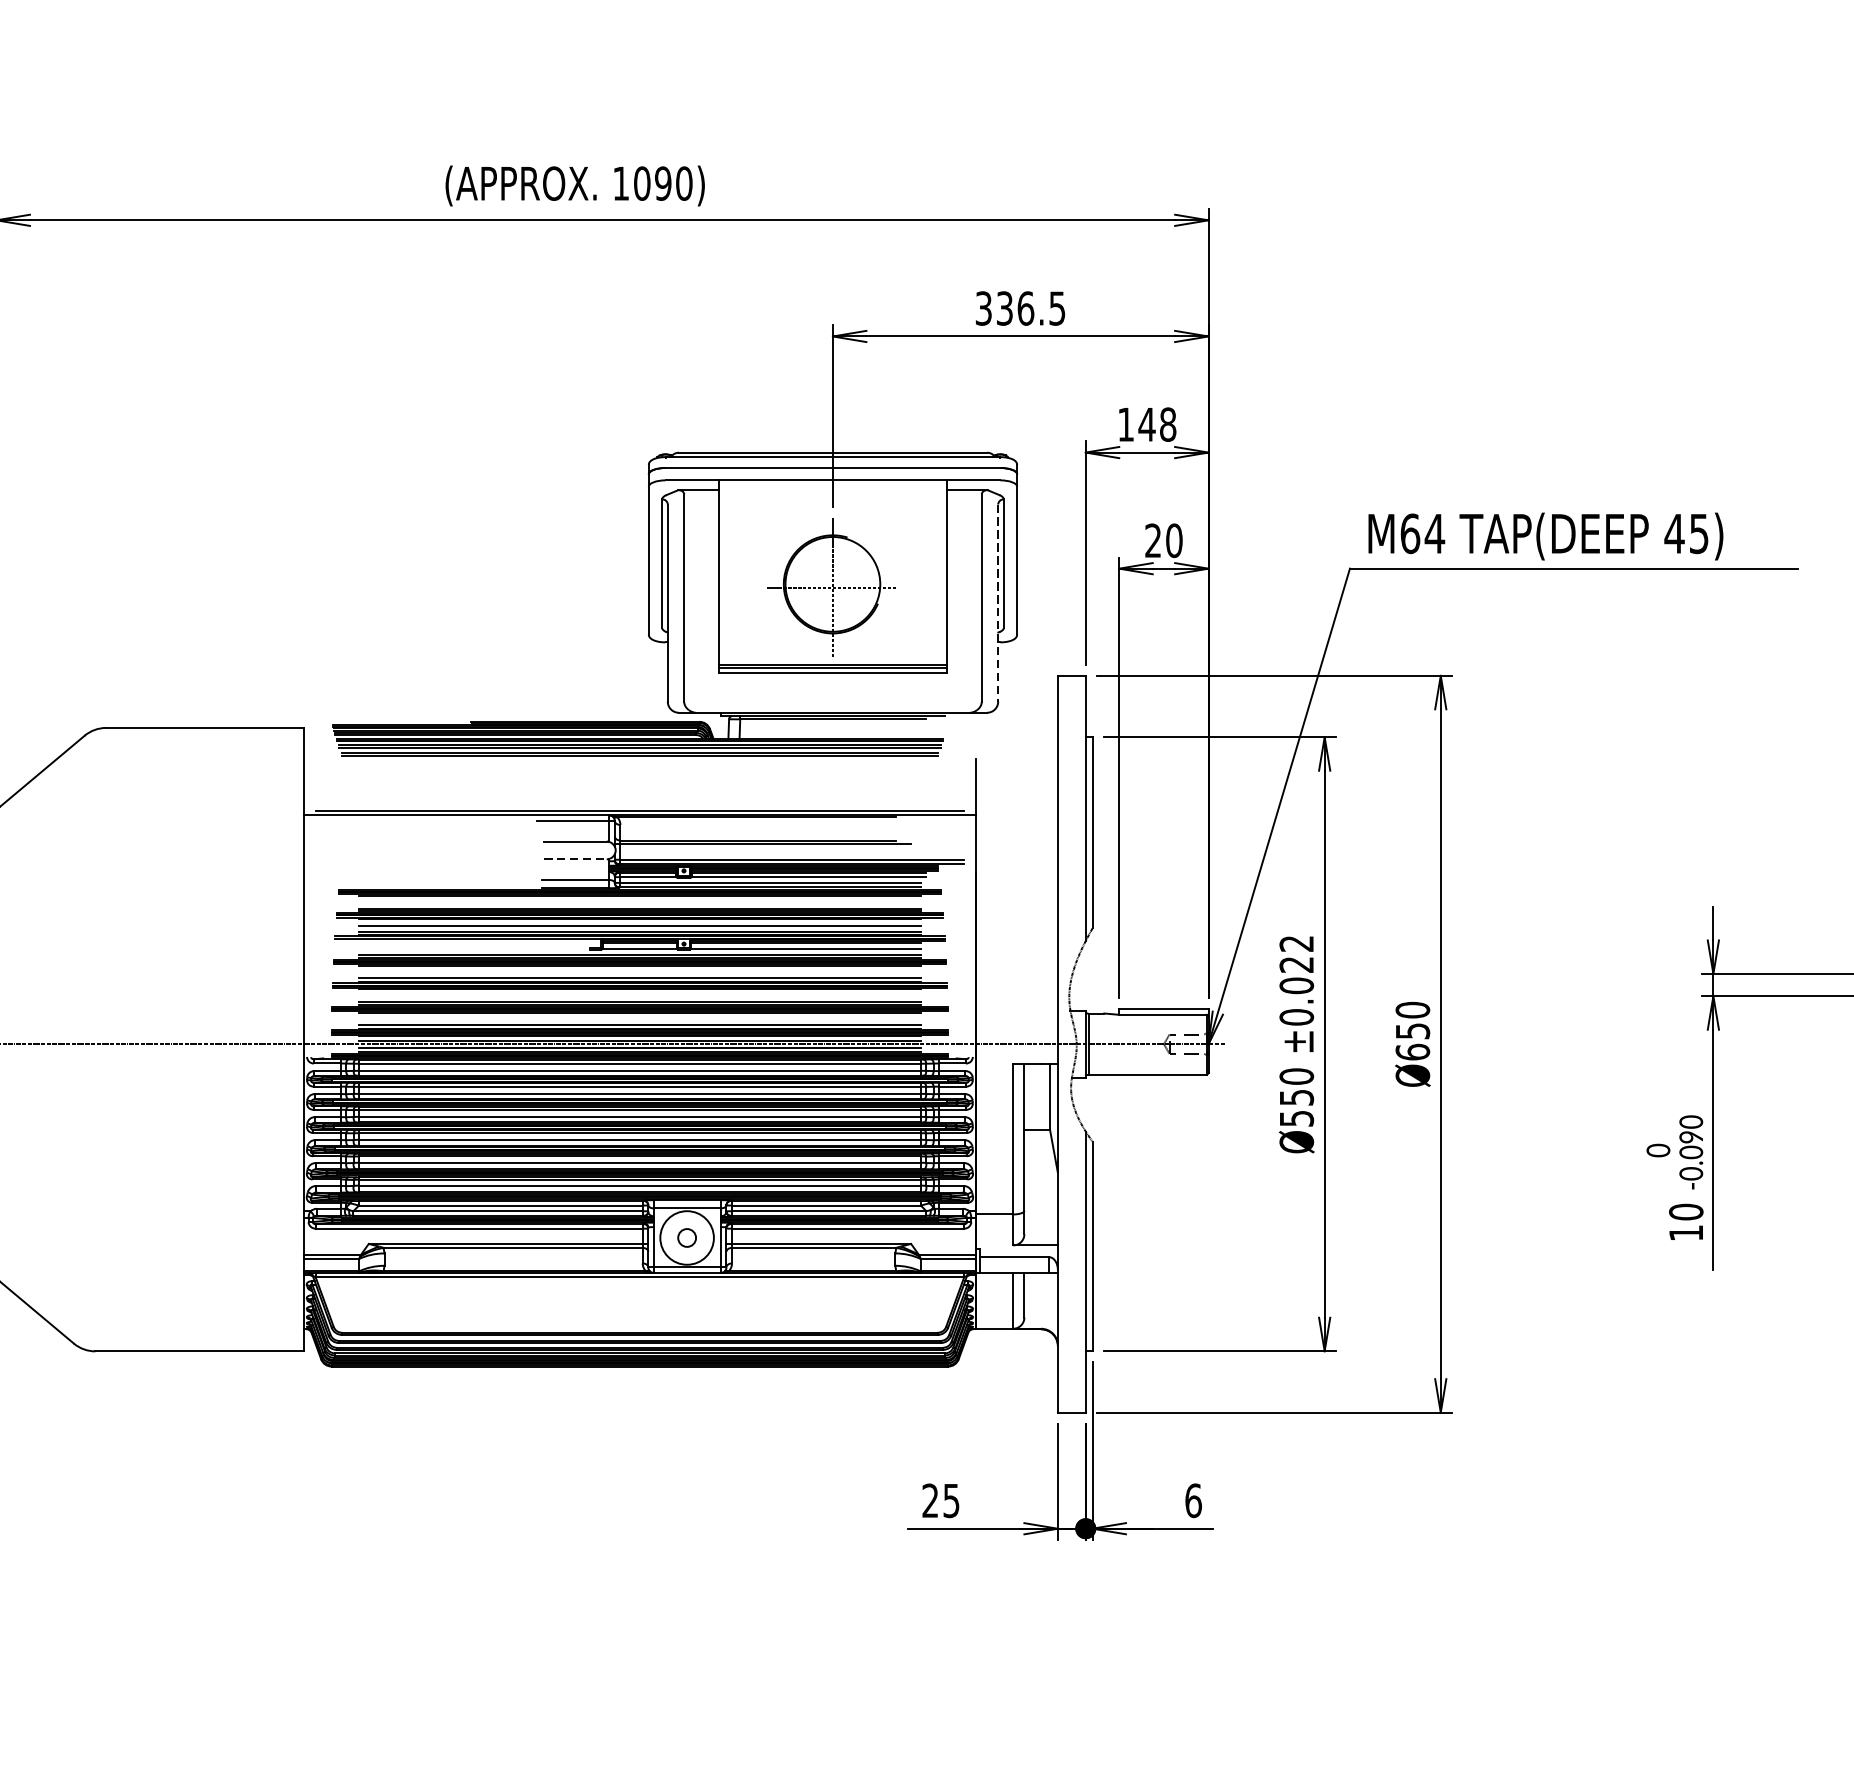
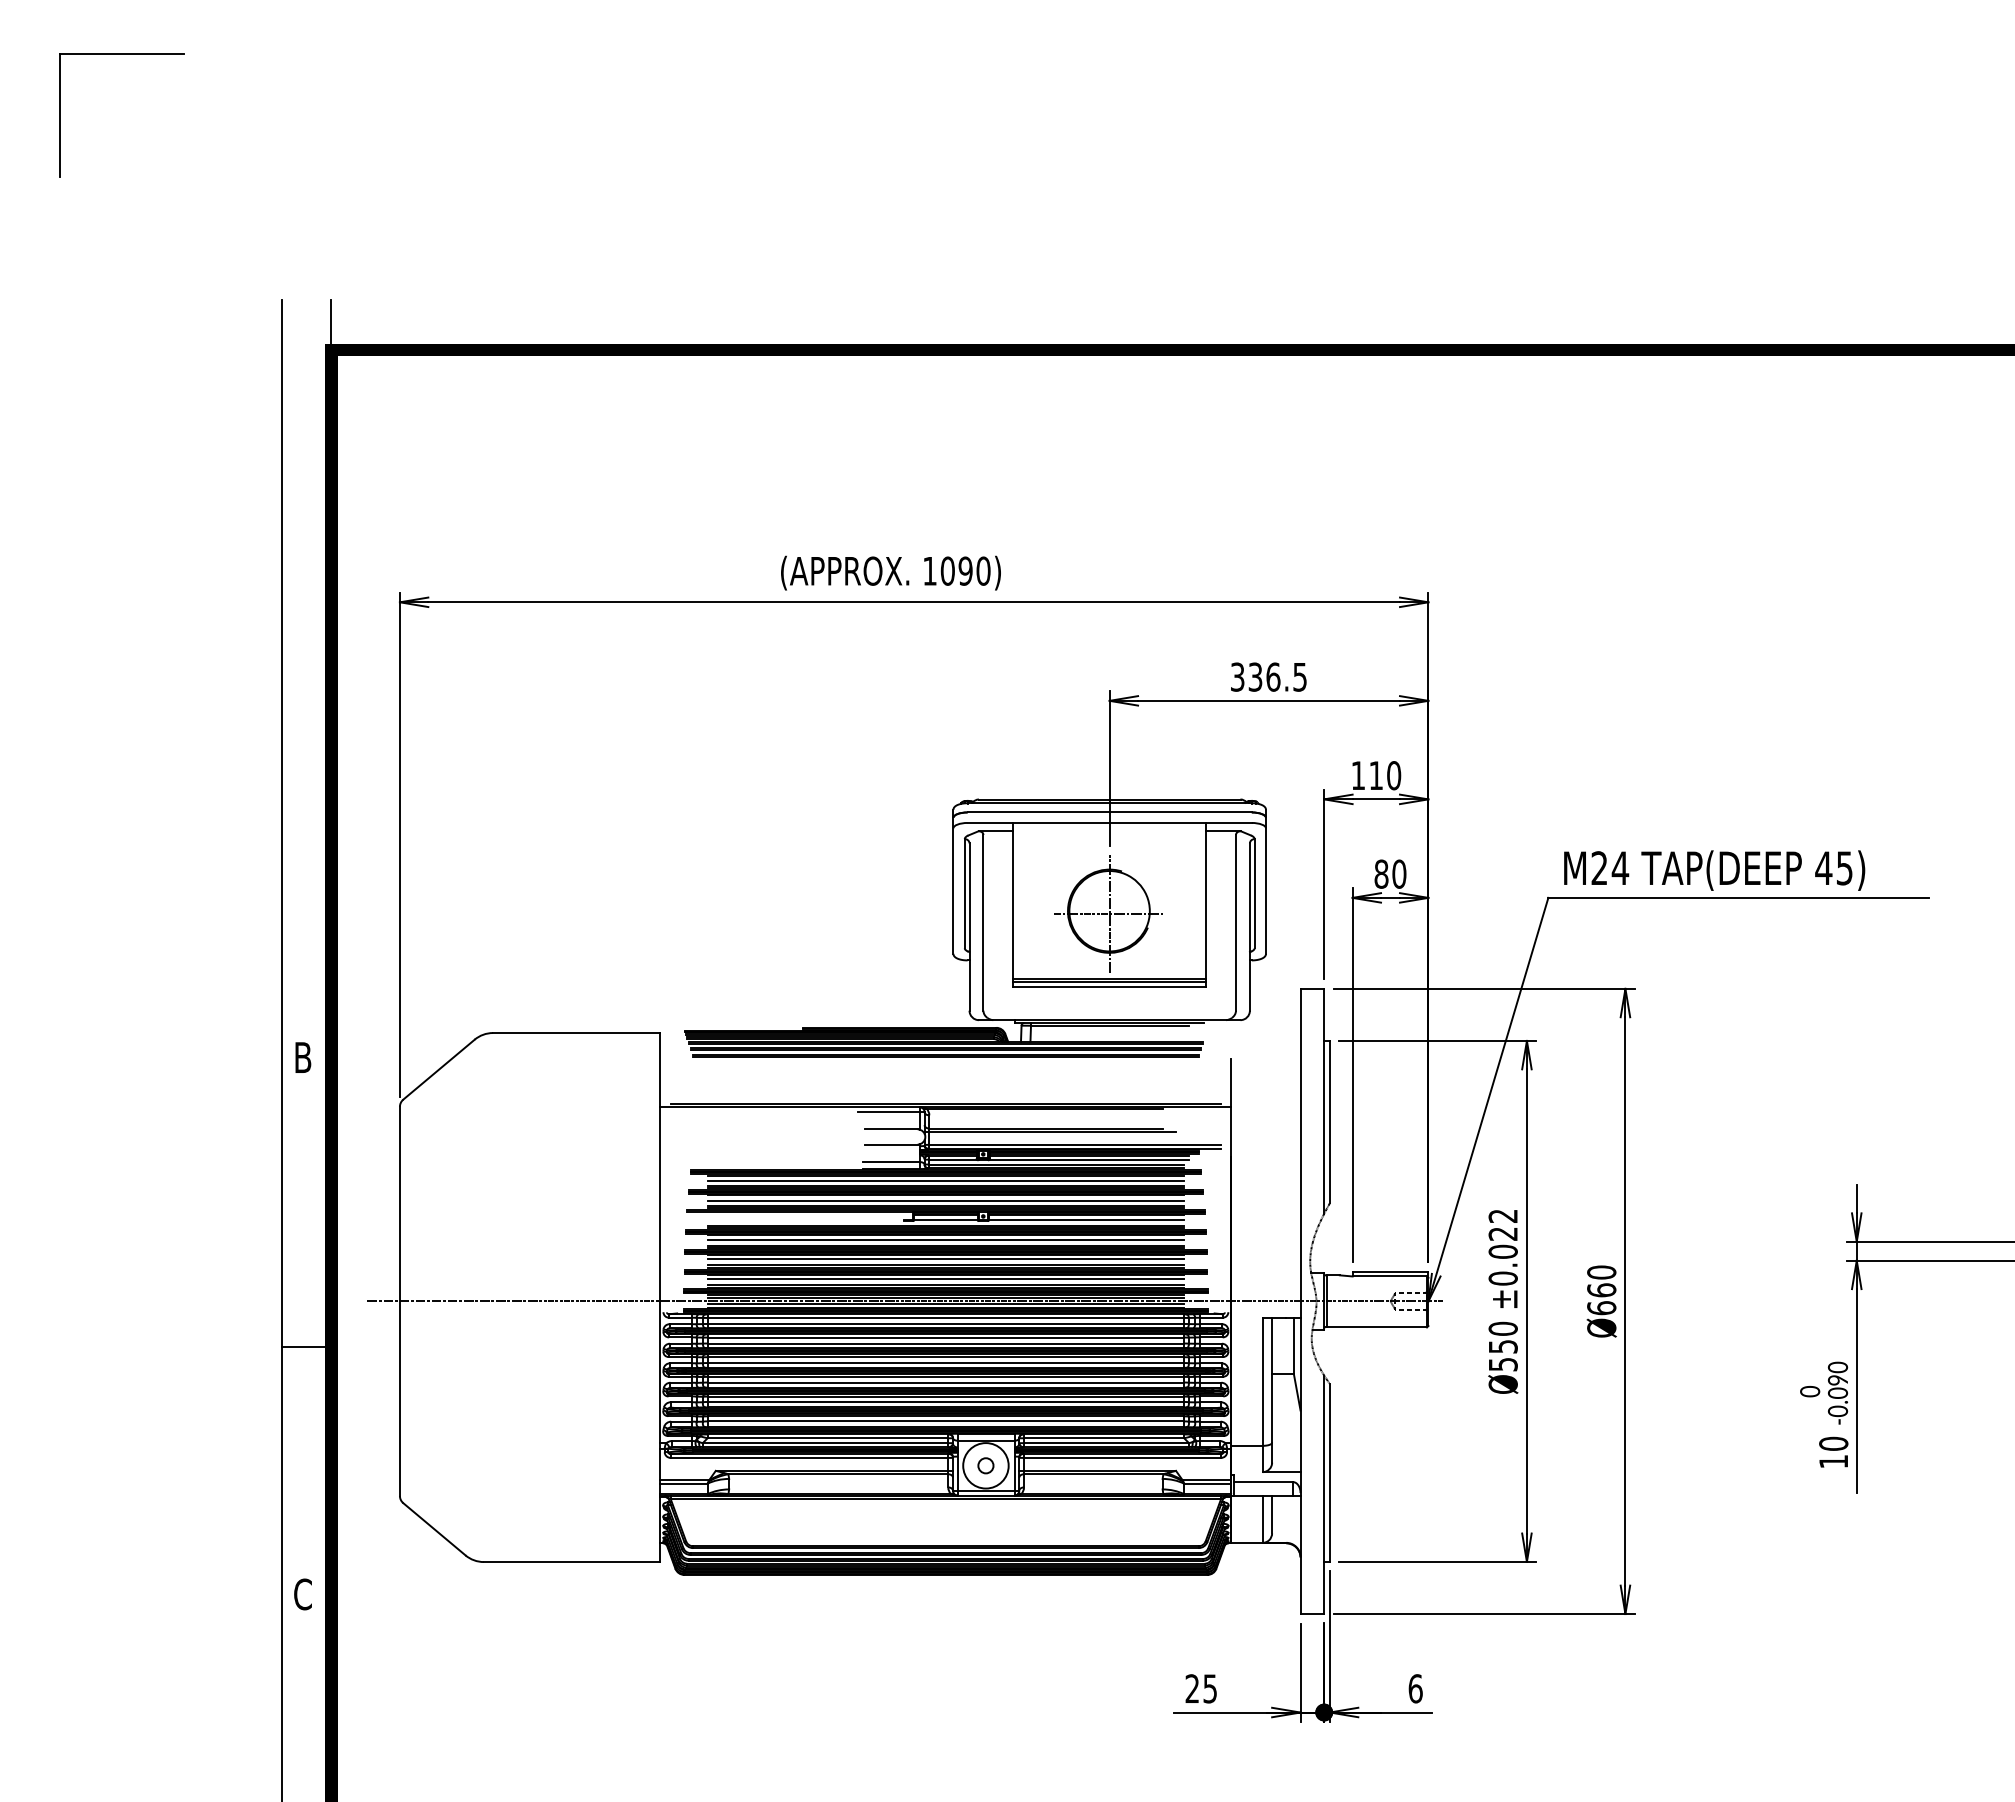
text: (1156, 424) -> (1384, 775), 148 -> 110
text: (1410, 534) -> (1599, 868), M64 -> M24
text: (1153, 539) -> (1381, 873), 20 -> 80
line: (997, 603) -> (1249, 927), dashed -> solid
line: (575, 859) -> (891, 1144), dashed -> solid
line: (639, 902) -> (945, 1181), added
line: (639, 971) -> (945, 1239), added
line: (639, 994) -> (945, 1259), added
line: (639, 1017) -> (945, 1278), added
text: (1412, 1031) -> (1601, 1290), Ø650 -> Ø660

